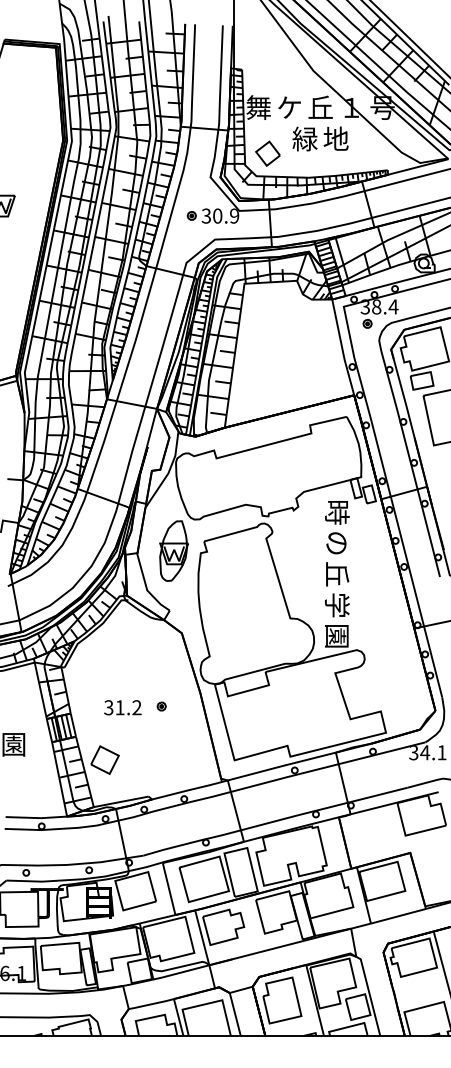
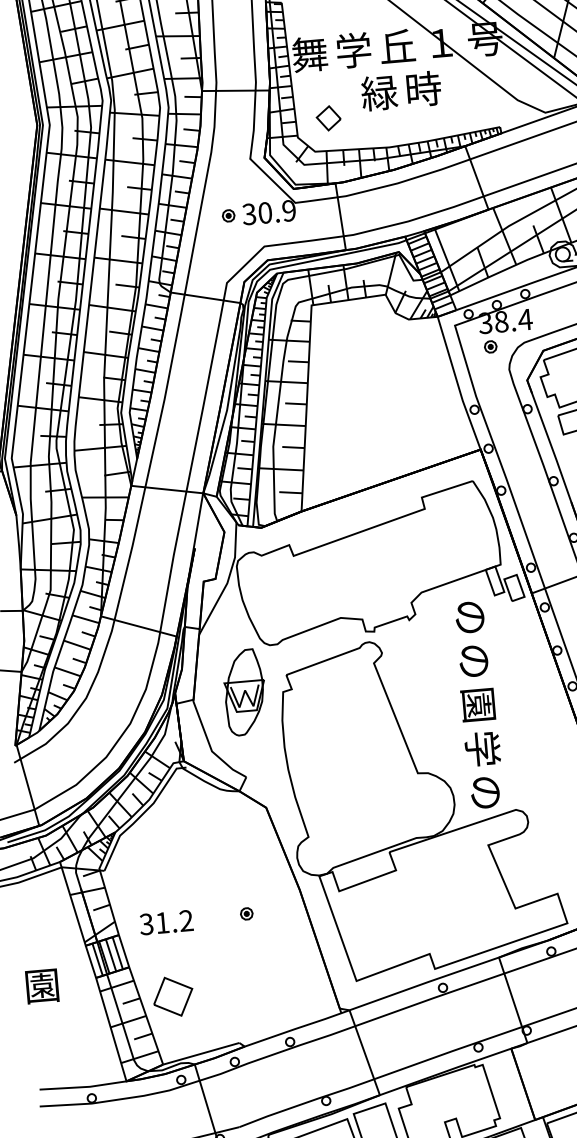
text: (289, 107) -> (353, 50), ケ -> 学
text: (335, 138) -> (422, 88), 地 -> 時
part: (267, 153) -> (328, 118), size x0.7
text: (337, 512) -> (471, 617), 時 -> の
text: (337, 574) -> (479, 705), 丘 -> 園
text: (336, 636) -> (485, 793), 園 -> の
text: (122, 707) -> (165, 922), moved

